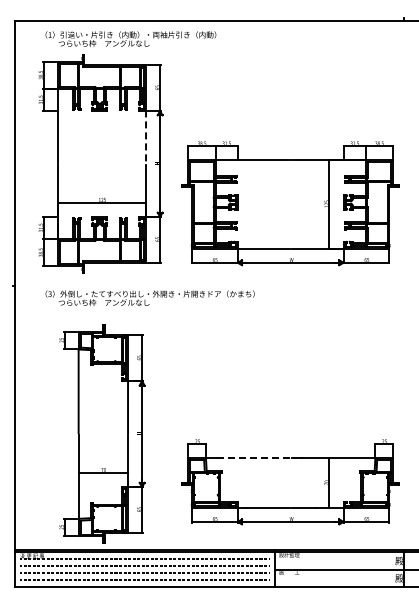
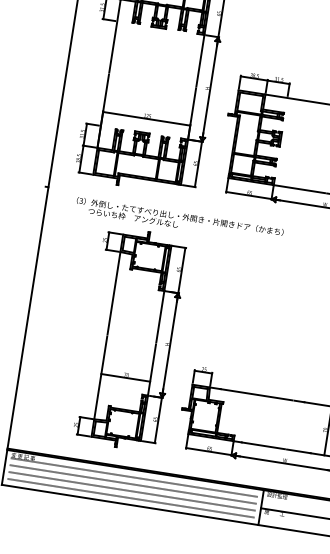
line: (146, 137) -> (200, 61), dashed -> solid
part: (102, 433) -> (131, 338), moved
line: (253, 458) -> (256, 394), dashed -> solid

